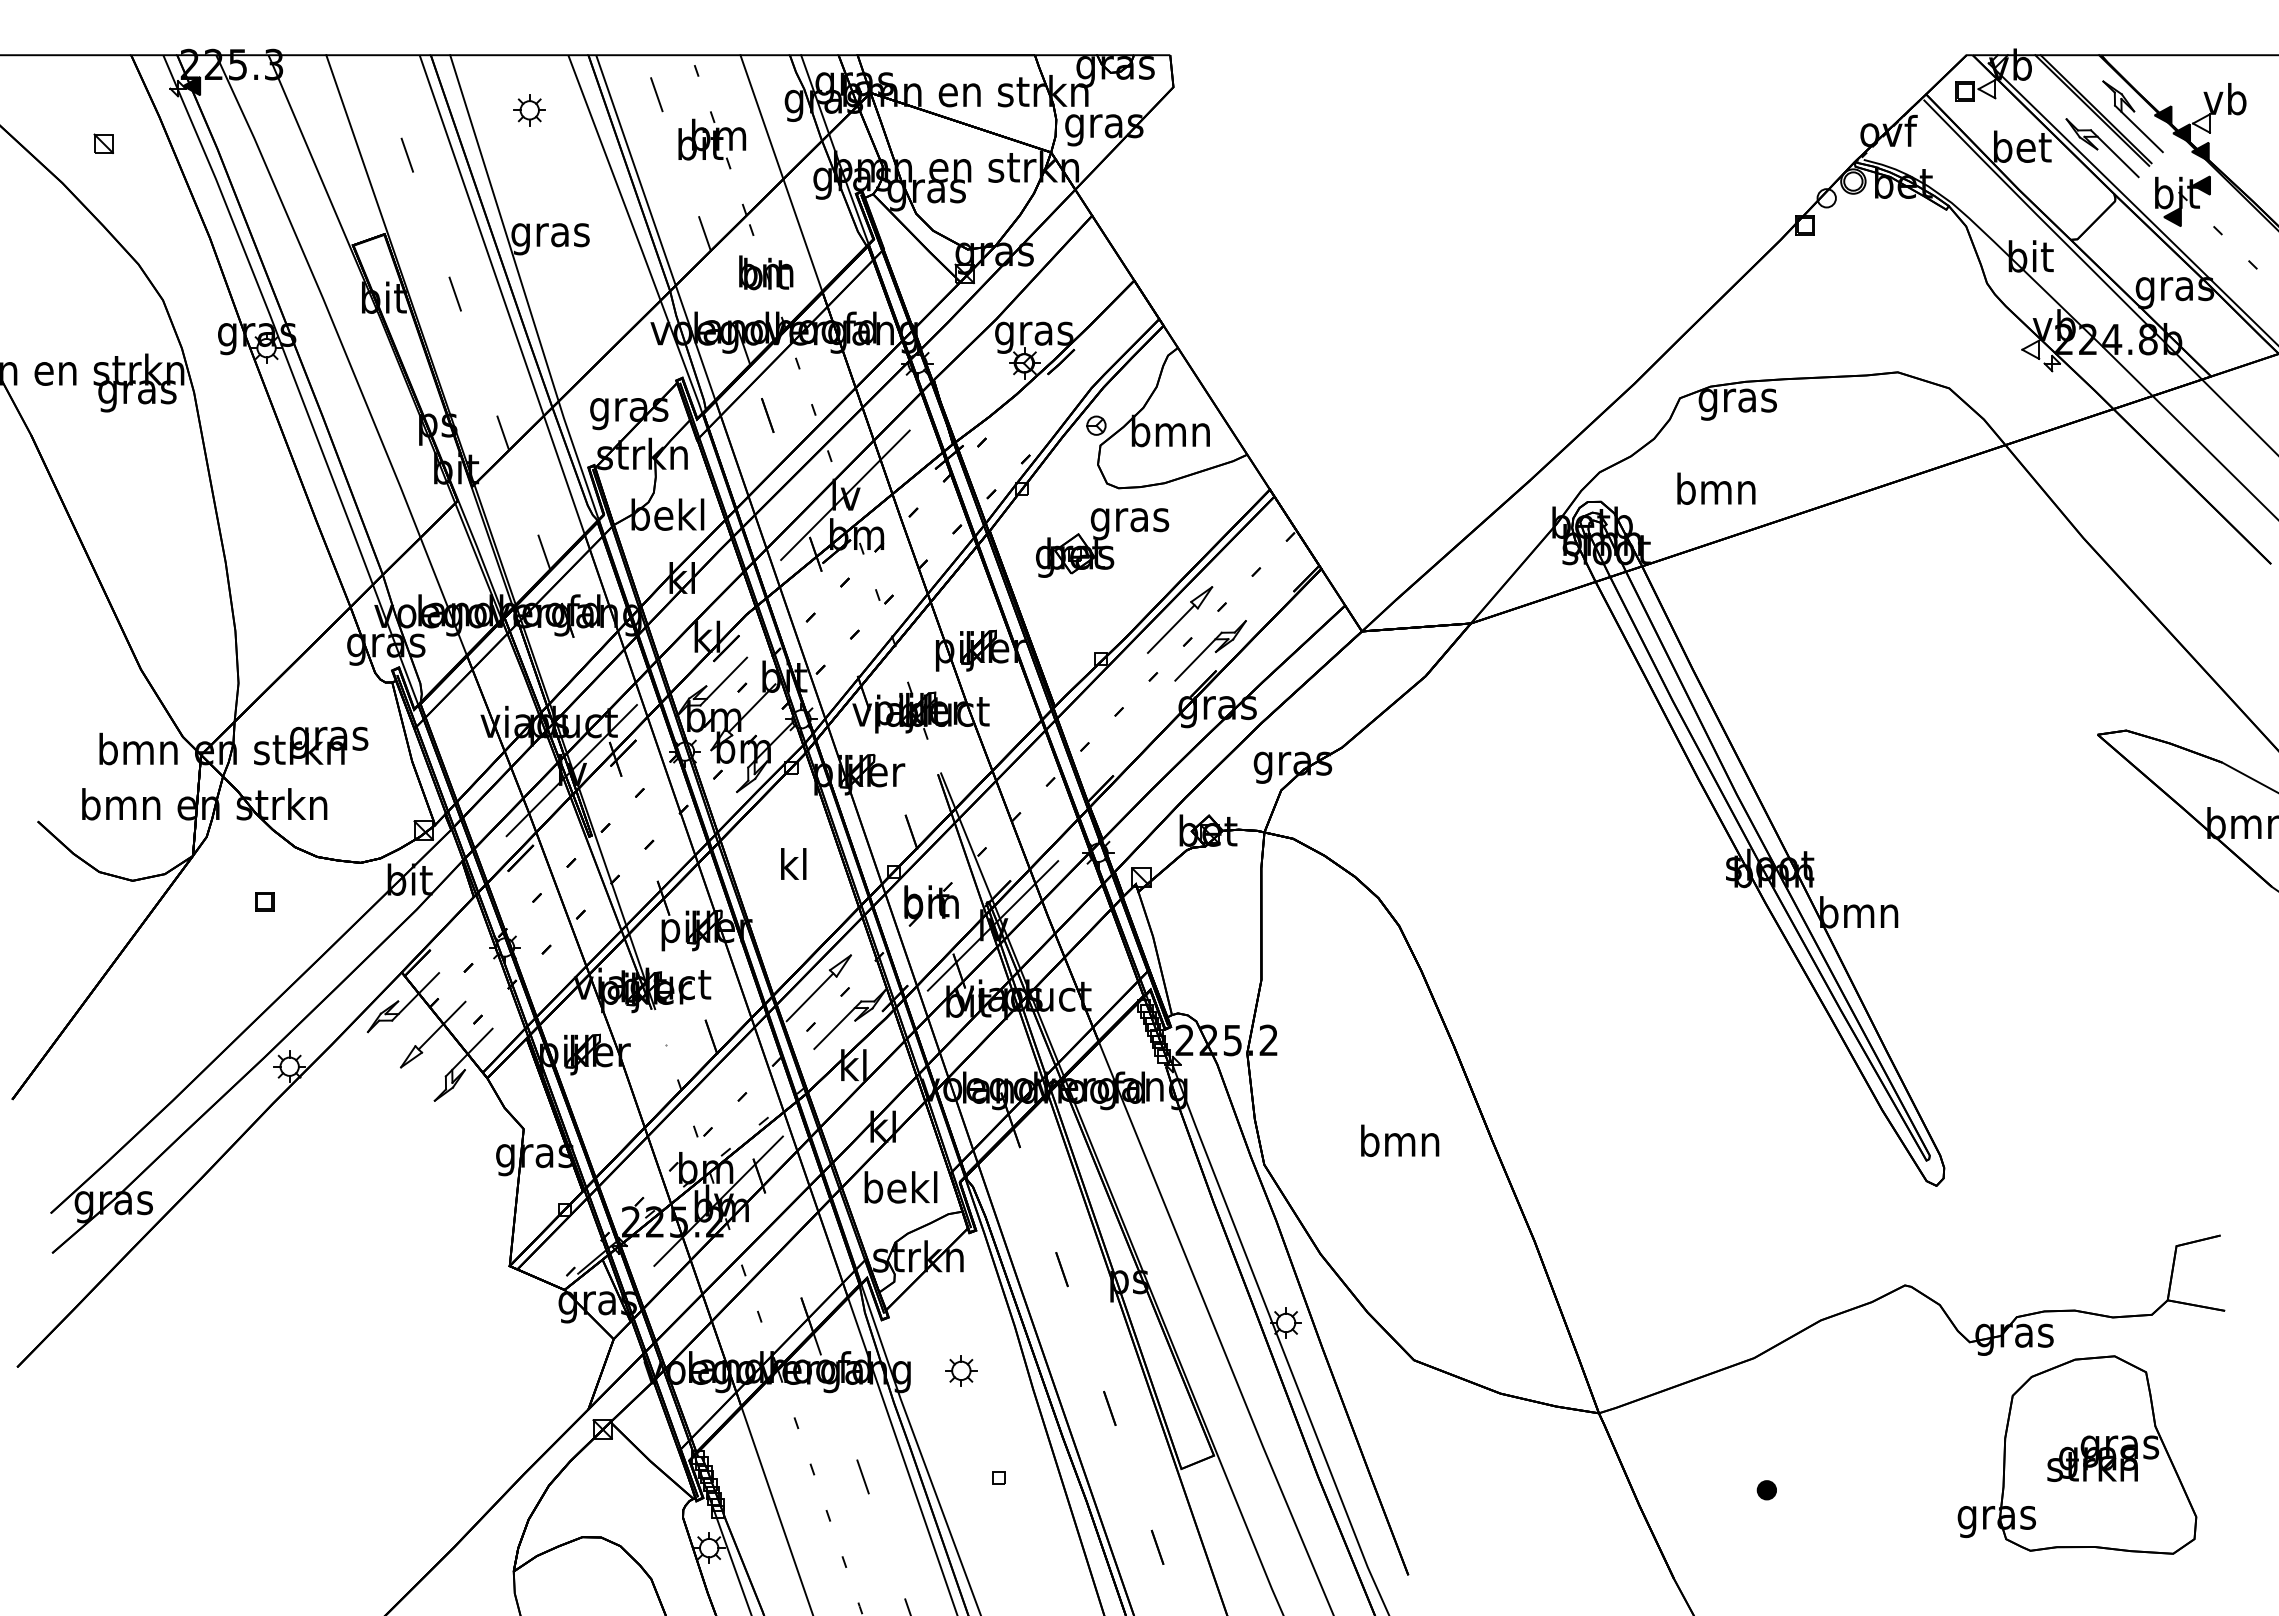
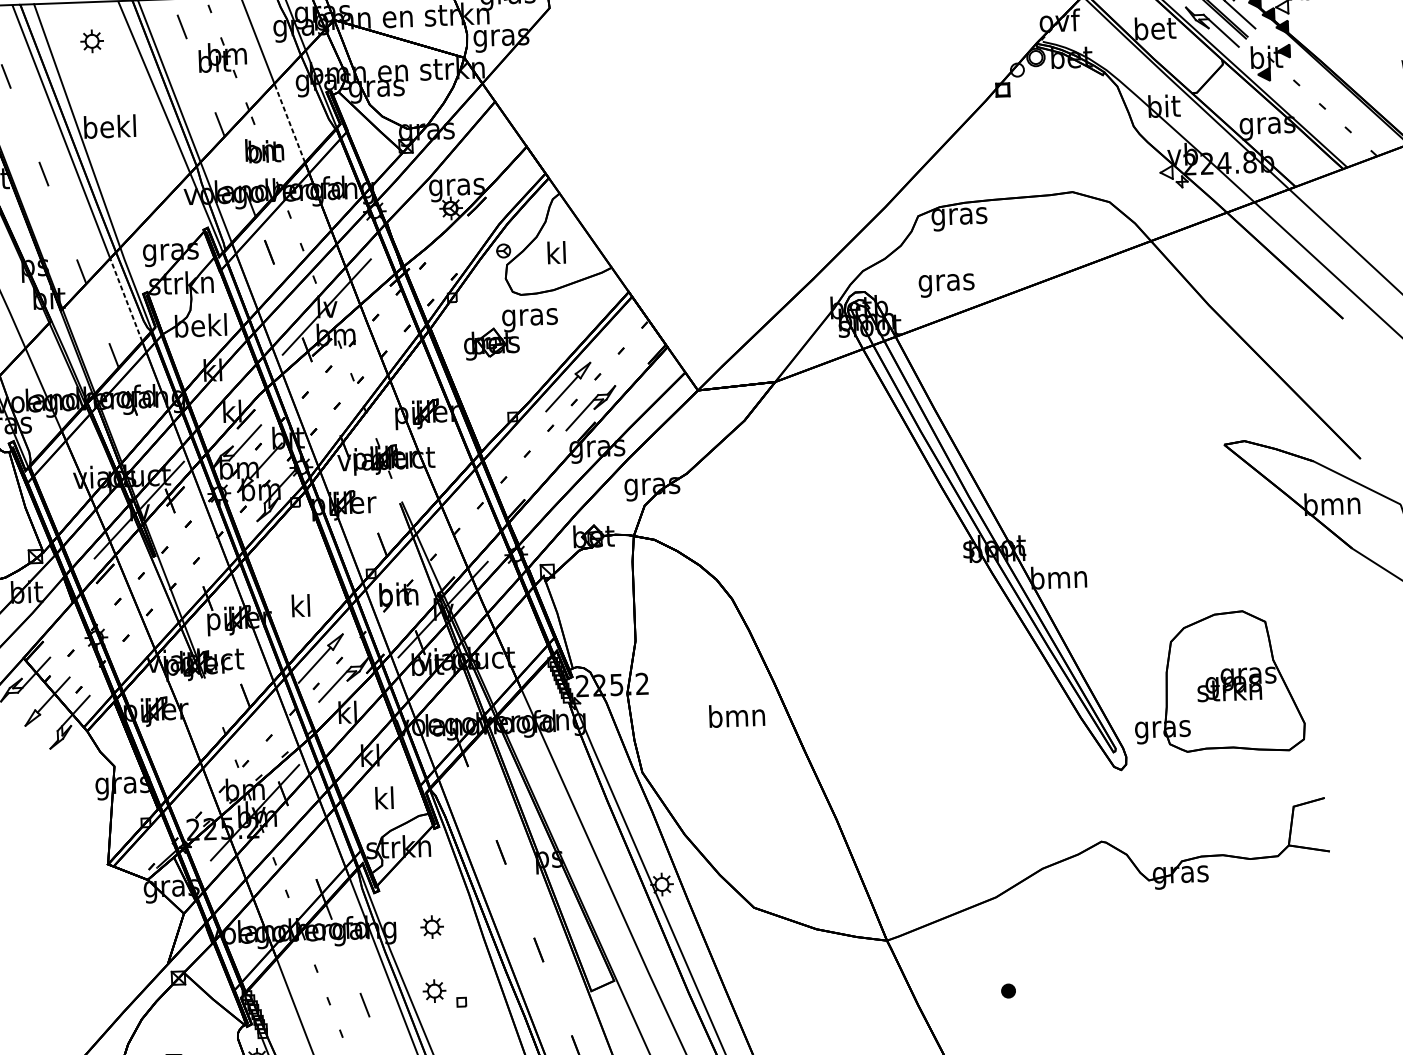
text: (550, 234) -> (110, 129), gras -> bekl
line: (802, 234) -> (289, 122), solid -> dashed
text: (1170, 430) -> (556, 252), bmn -> kl
line: (564, 474) -> (126, 299), solid -> dashed
text: (1716, 492) -> (946, 282), bmn -> gras
text: (793, 863) -> (300, 605), moved
text: (1400, 1140) -> (737, 715), moved
text: (900, 1187) -> (384, 798), bekl -> kl
part: (2077, 1454) -> (1218, 682), moved
part: (961, 1460) -> (434, 990), added

